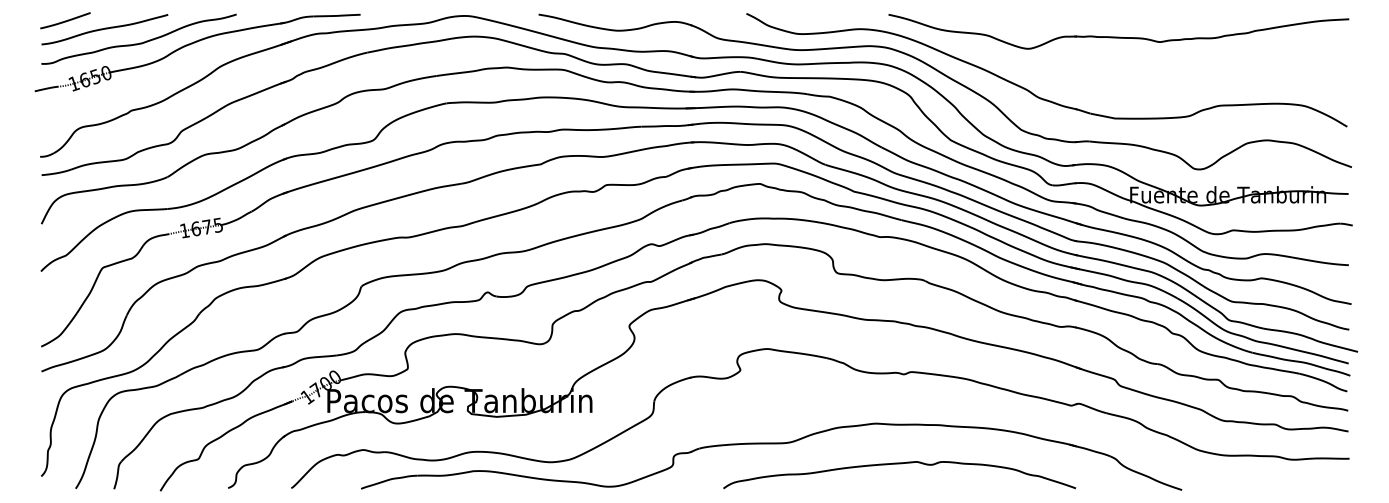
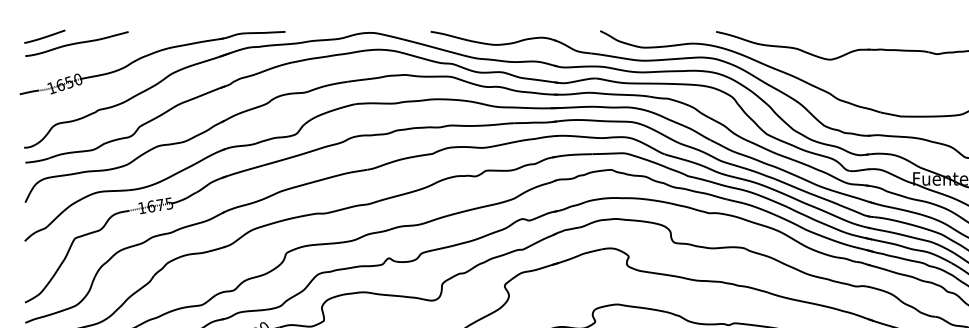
curve: (139, 42) -> (105, 54), removed

